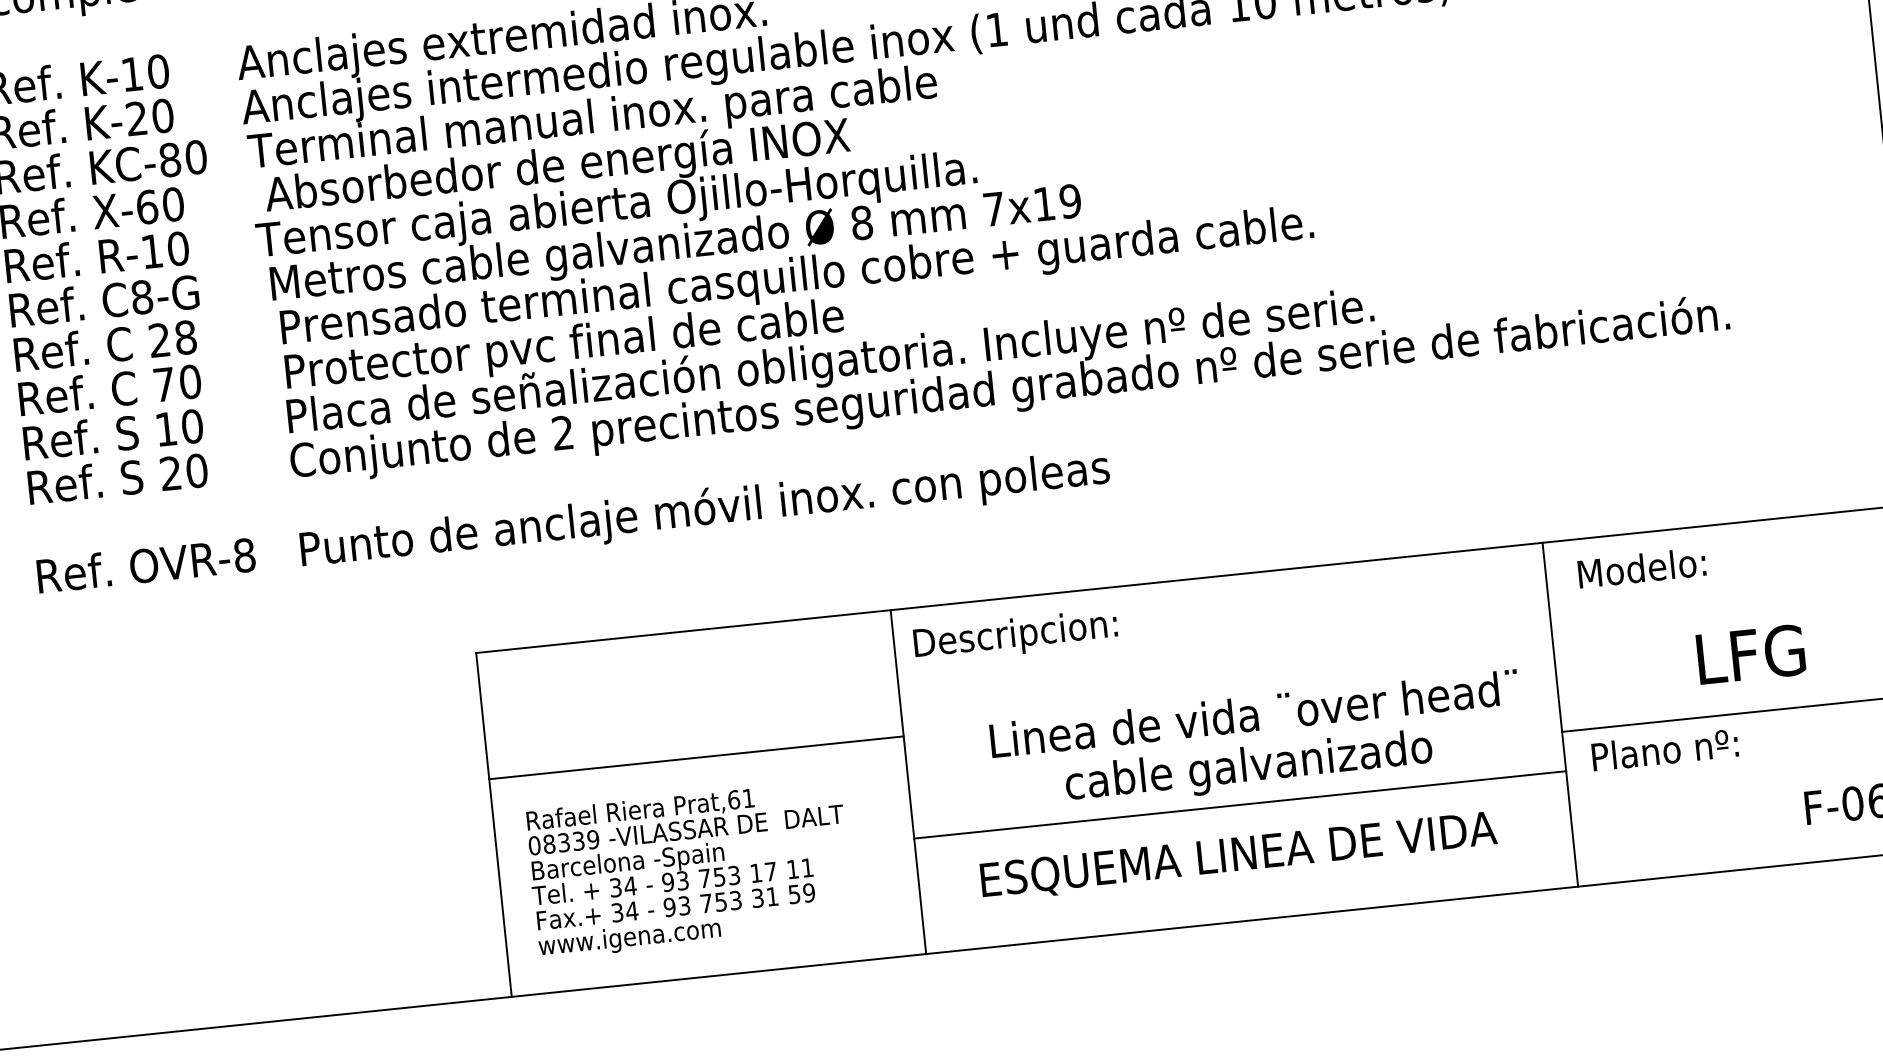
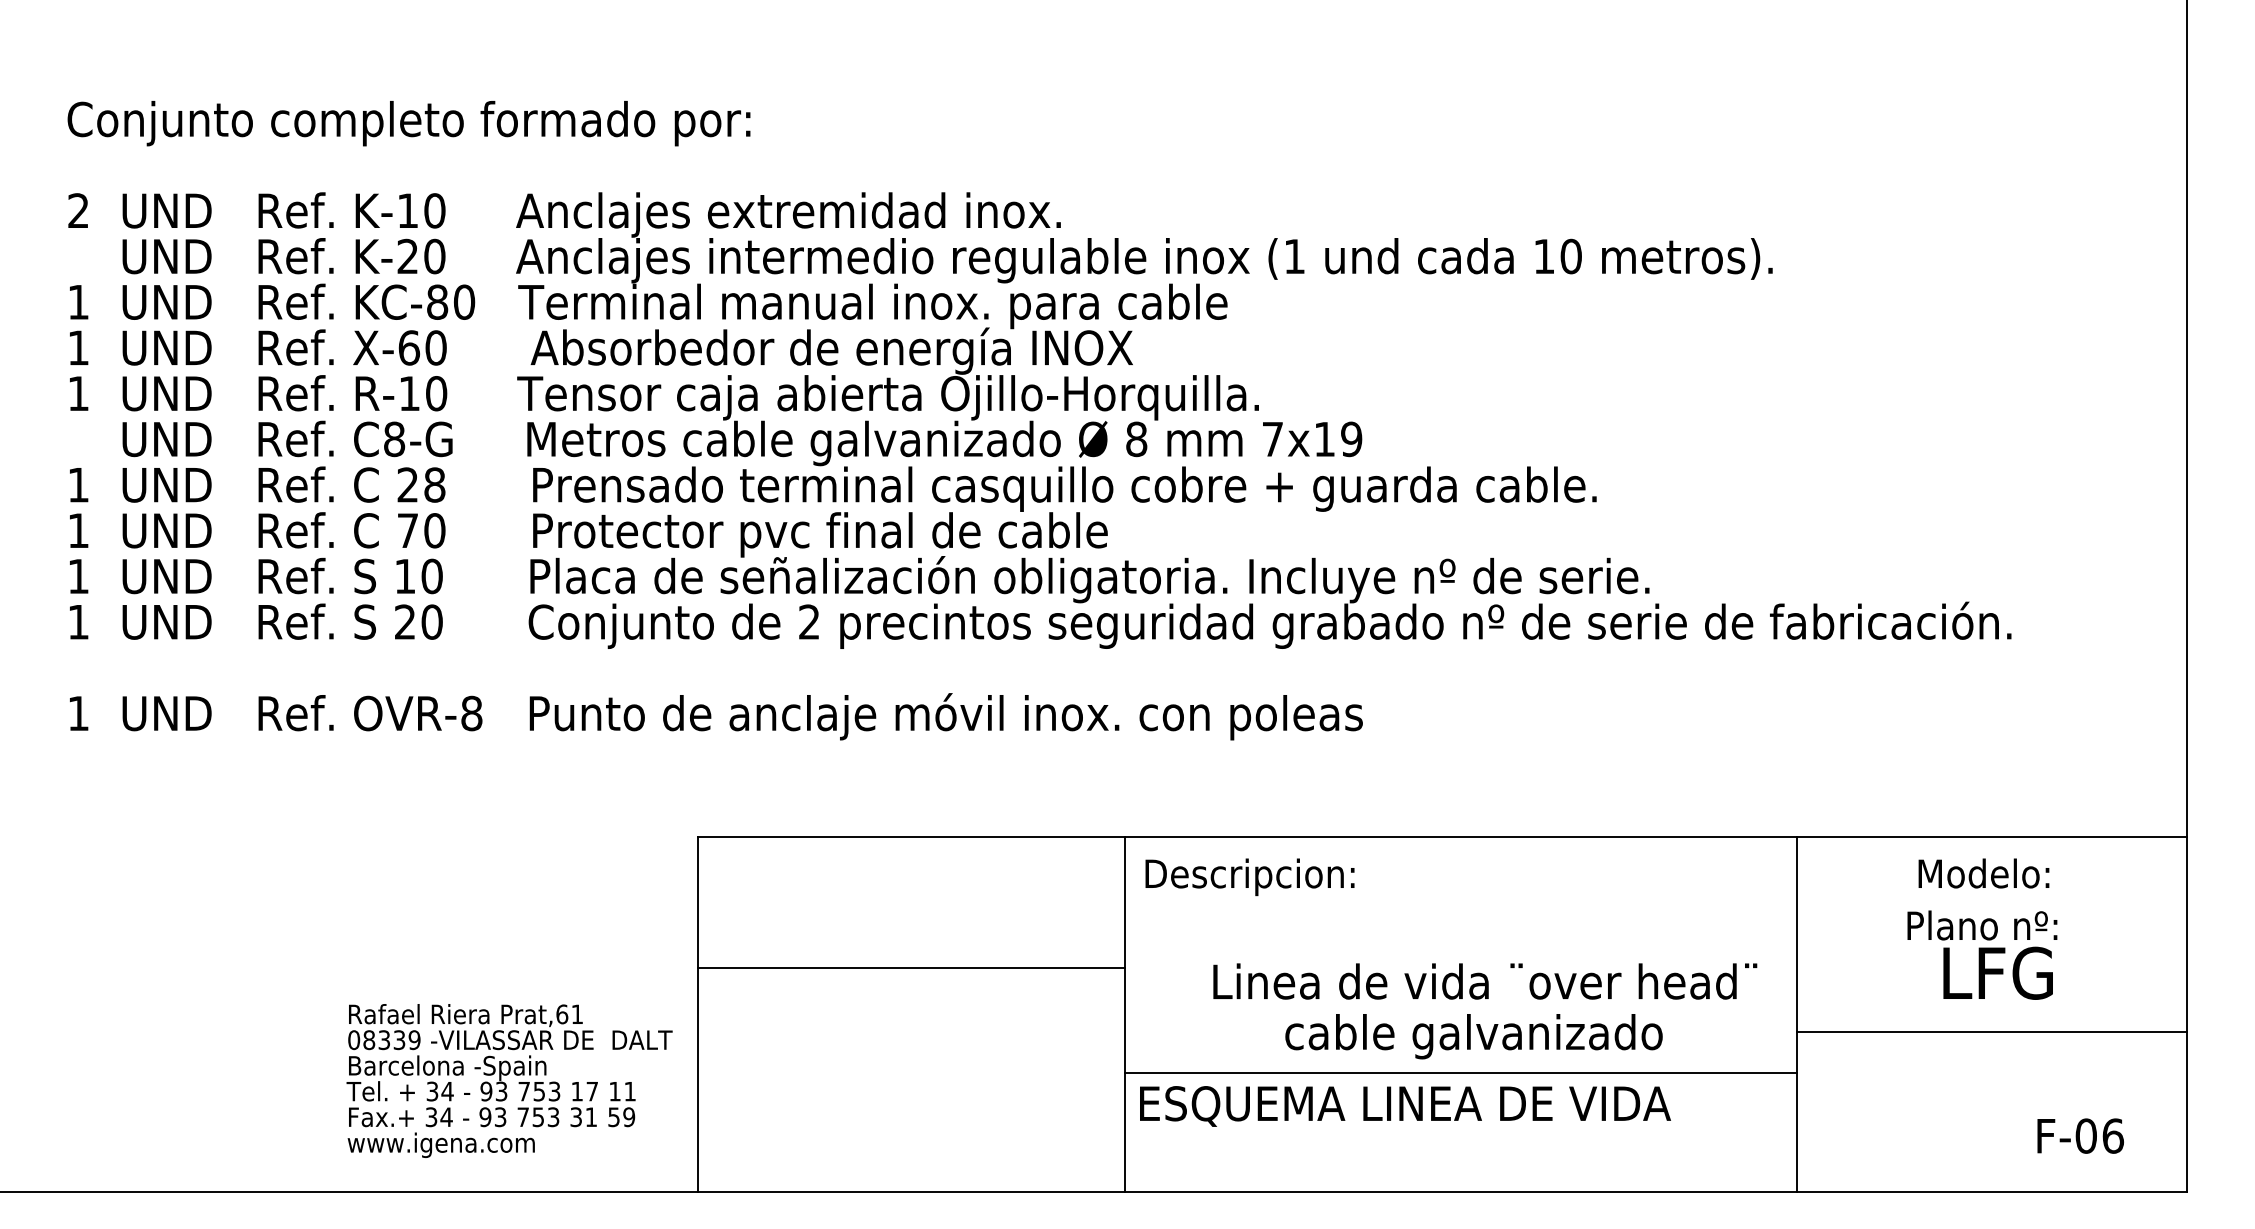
text: (1641, 567) -> (1983, 873), moved
text: (1665, 749) -> (1982, 925), moved
text: (1239, 856) -> (1405, 1106), moved
text: (689, 869) -> (509, 1080), moved

